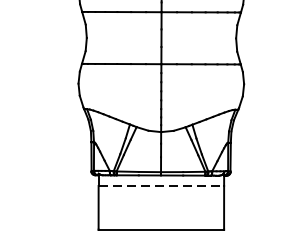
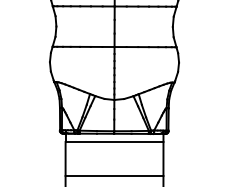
line: (161, 185) -> (114, 141), dashed -> solid

